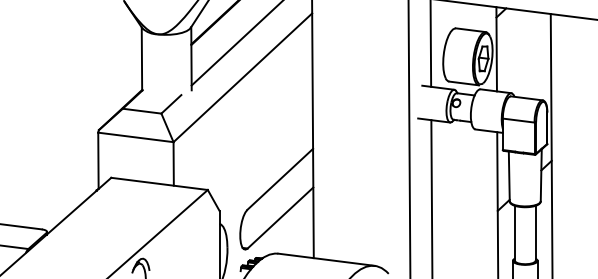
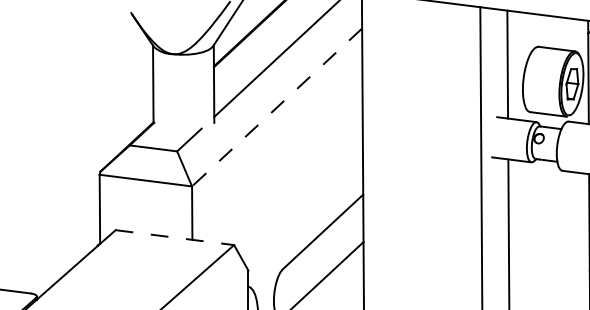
line: (242, 77) -> (276, 107), solid -> dashed
line: (159, 183) -> (174, 237), solid -> dashed

